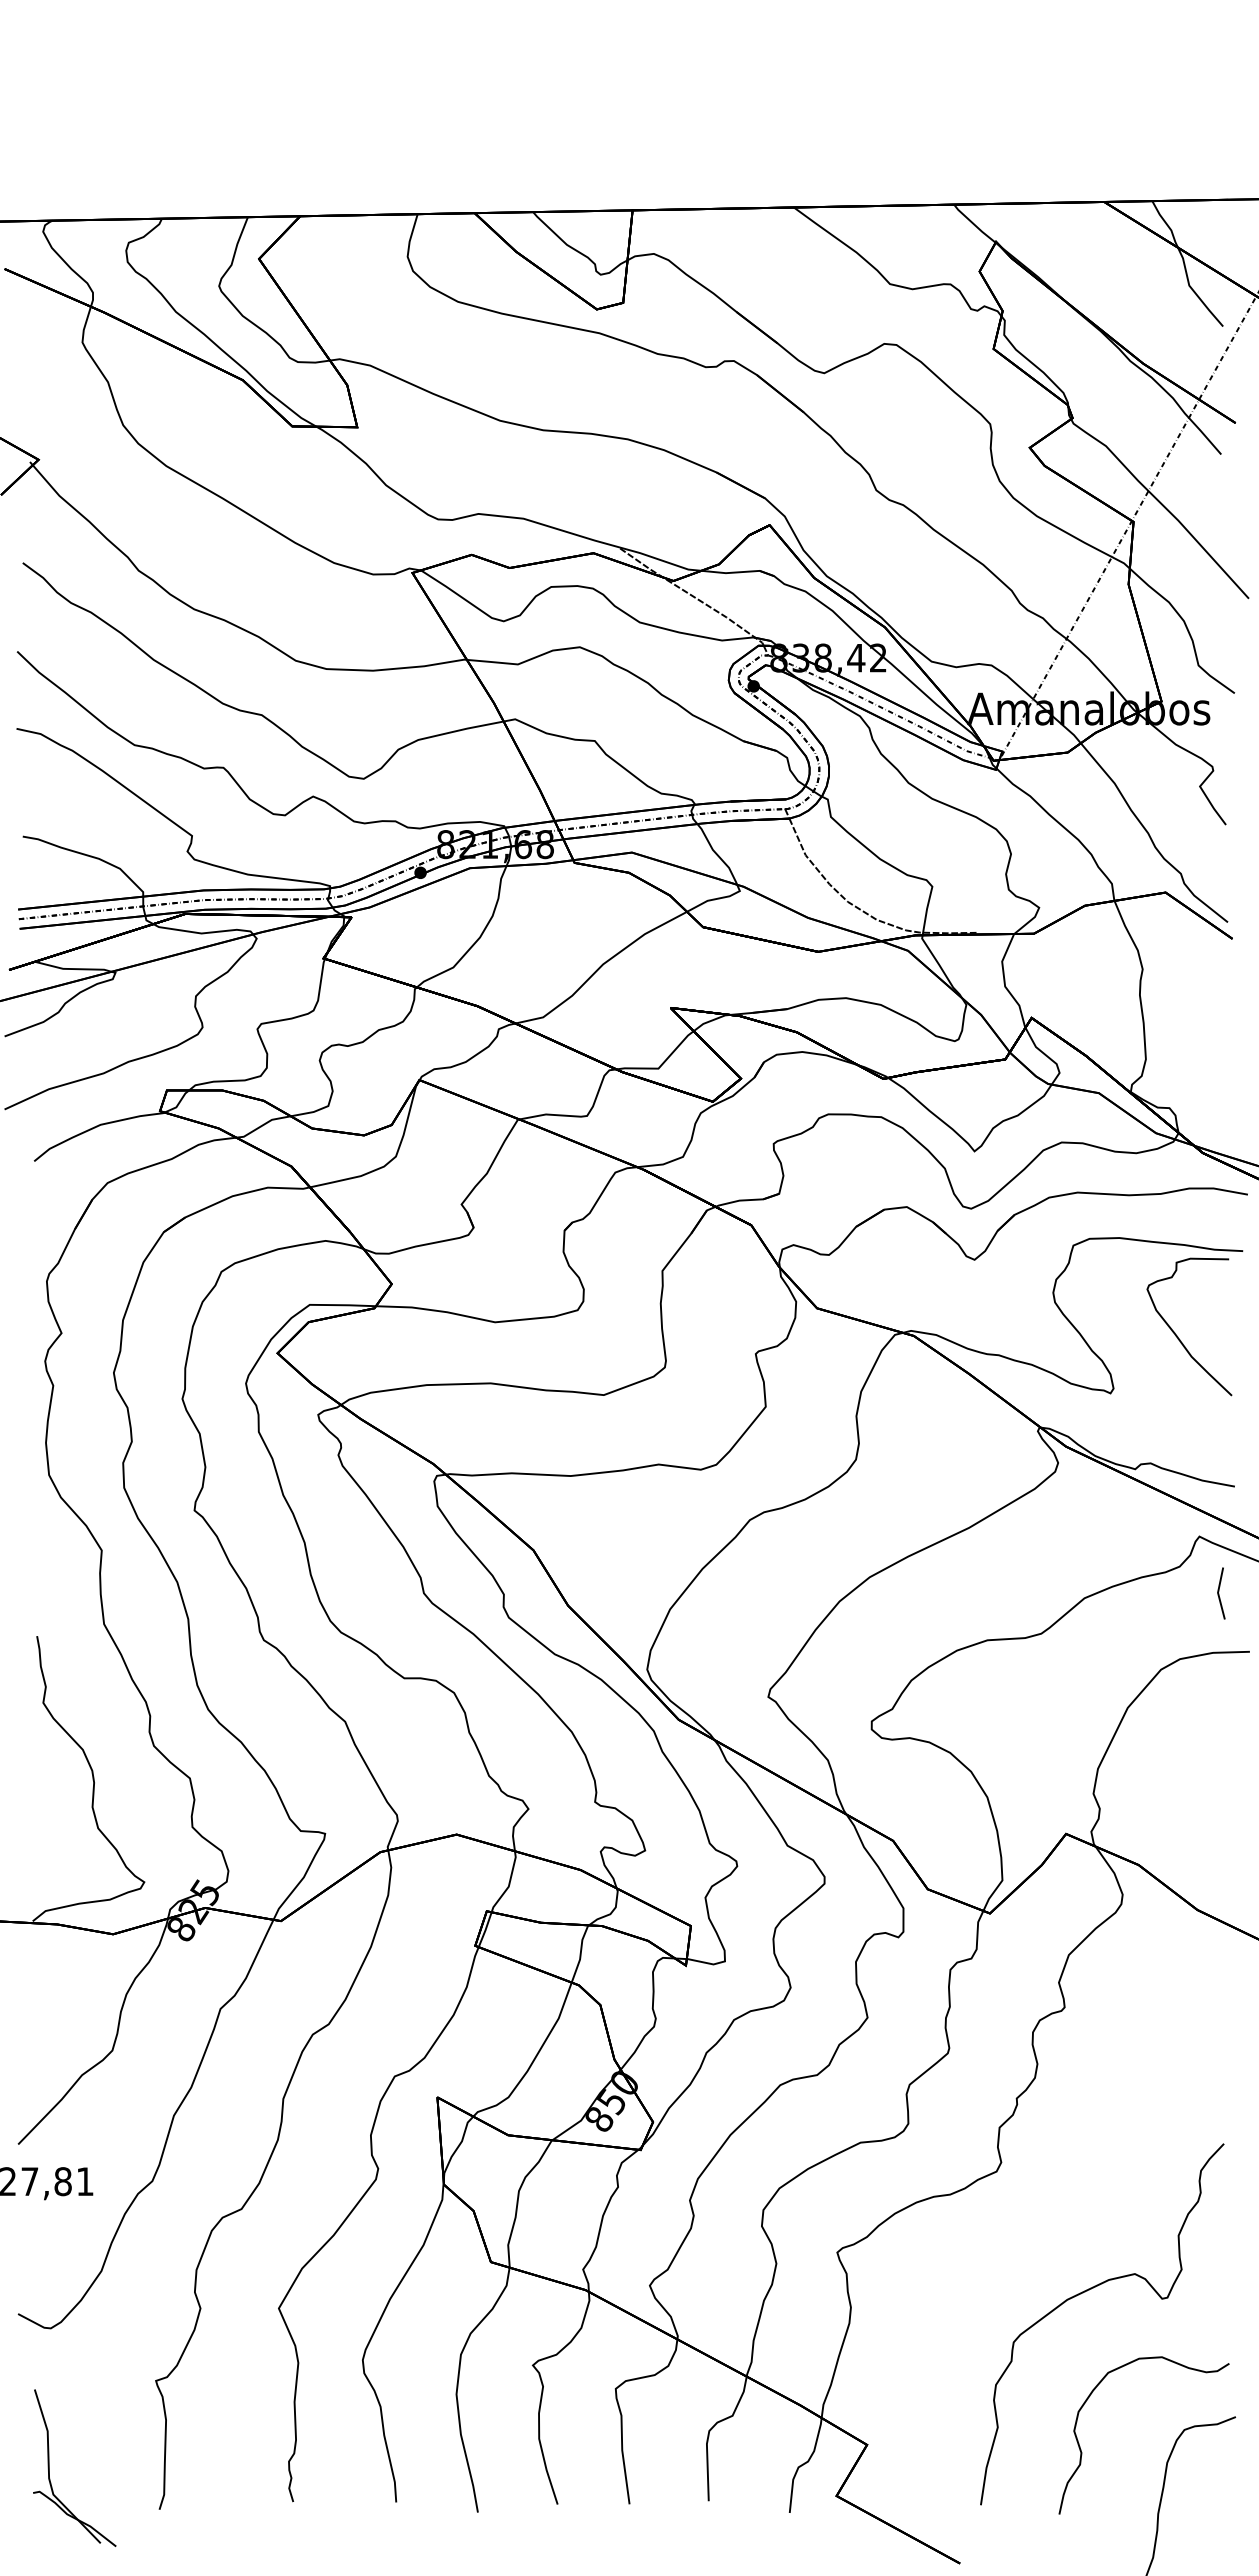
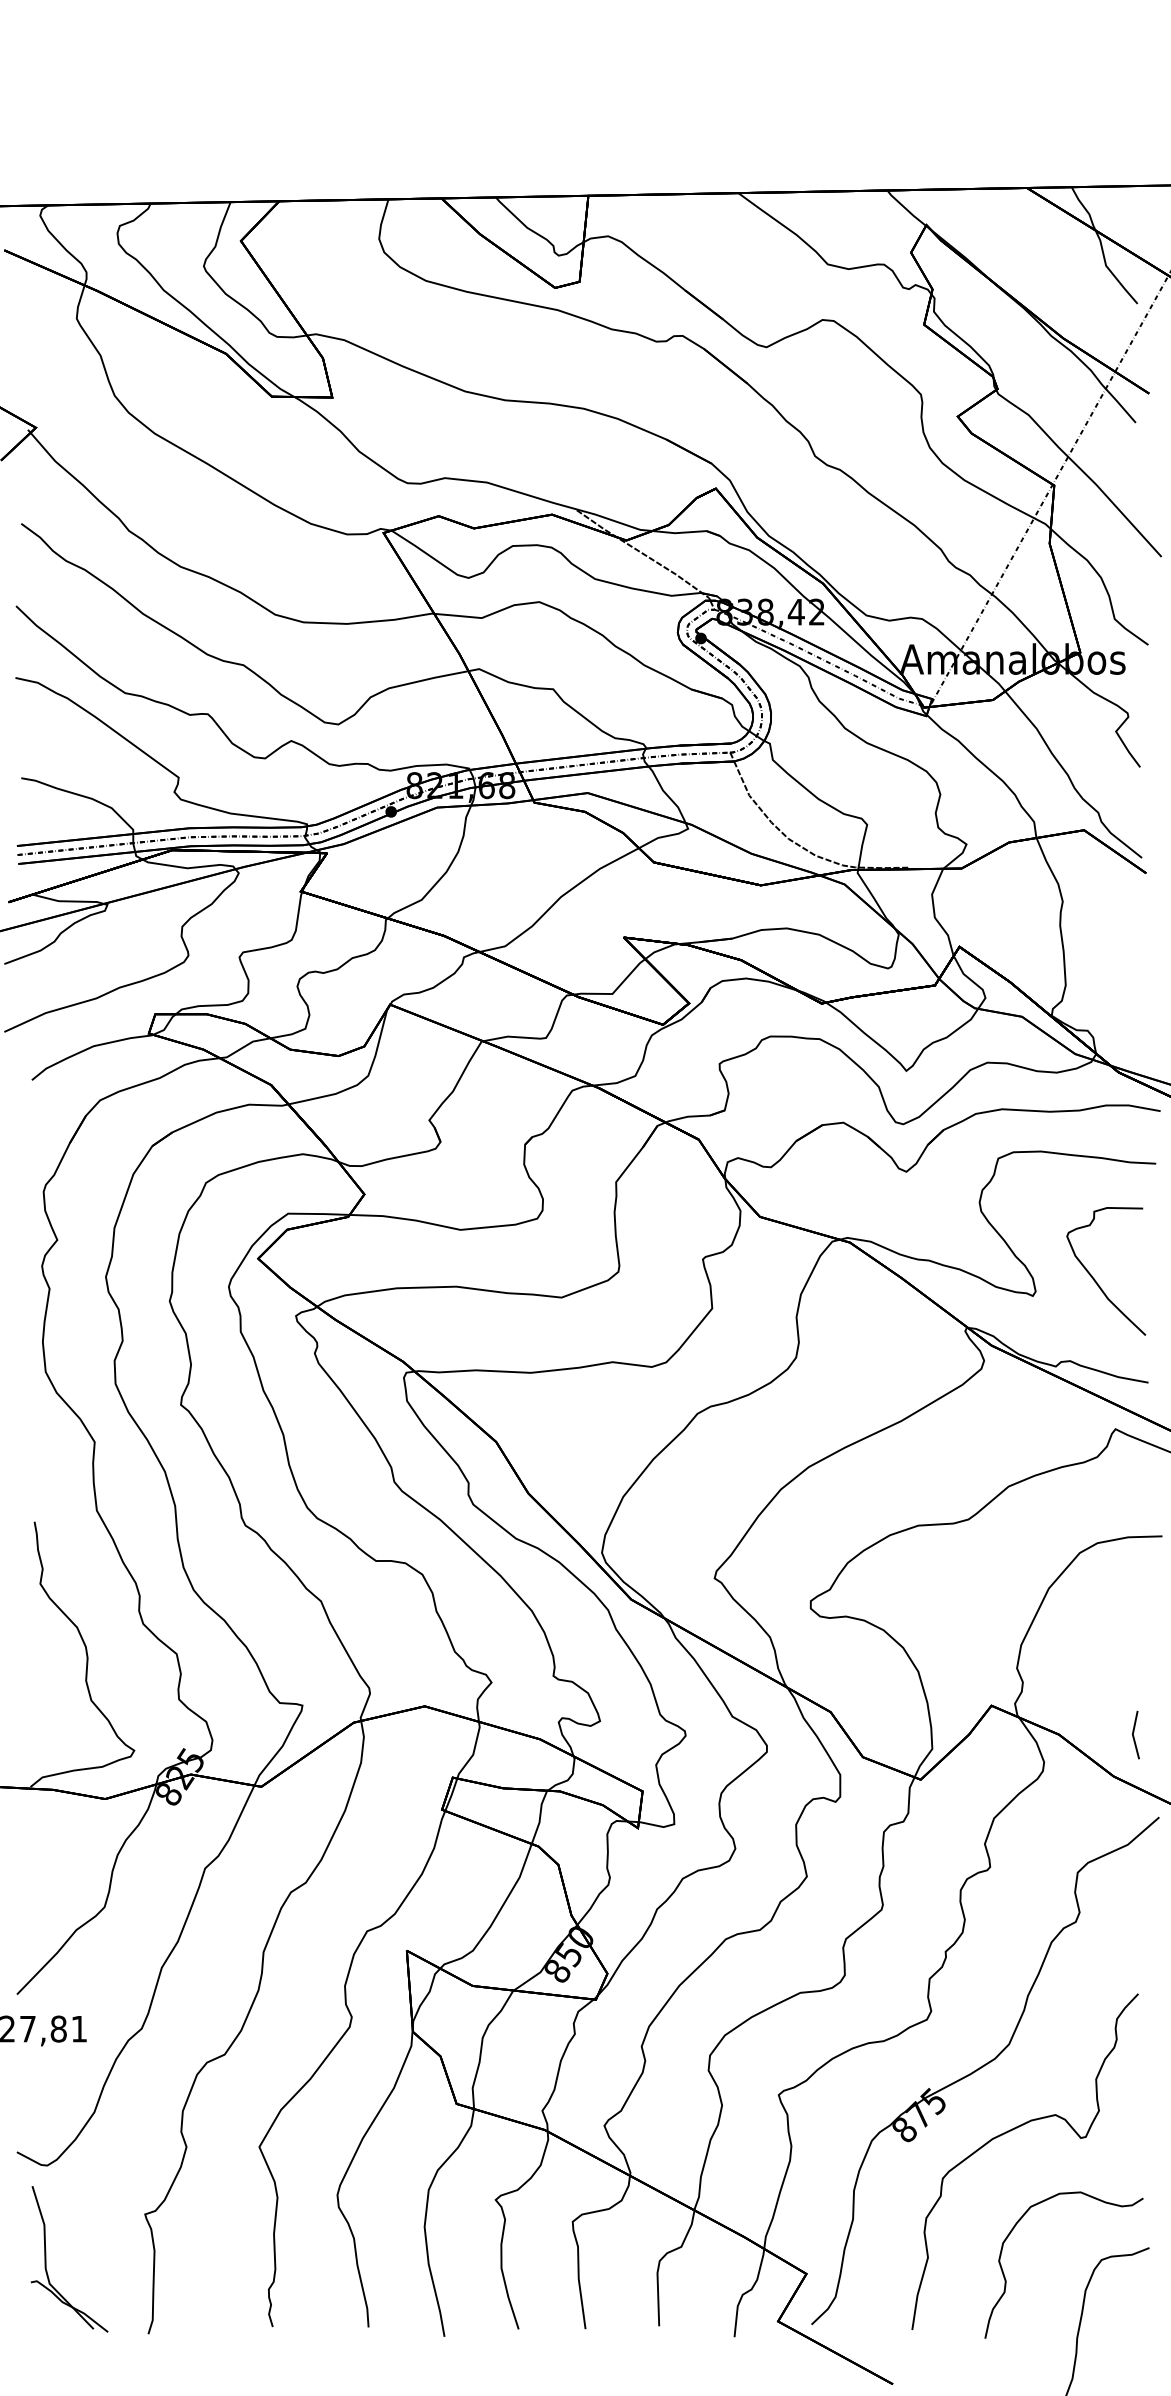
curve: (1178, 1336) -> (1096, 1280), moved
line: (1219, 1593) -> (1134, 1735), moved
part: (1059, 2226) -> (985, 2070), added
part: (49, 2467) -> (46, 2258), moved

